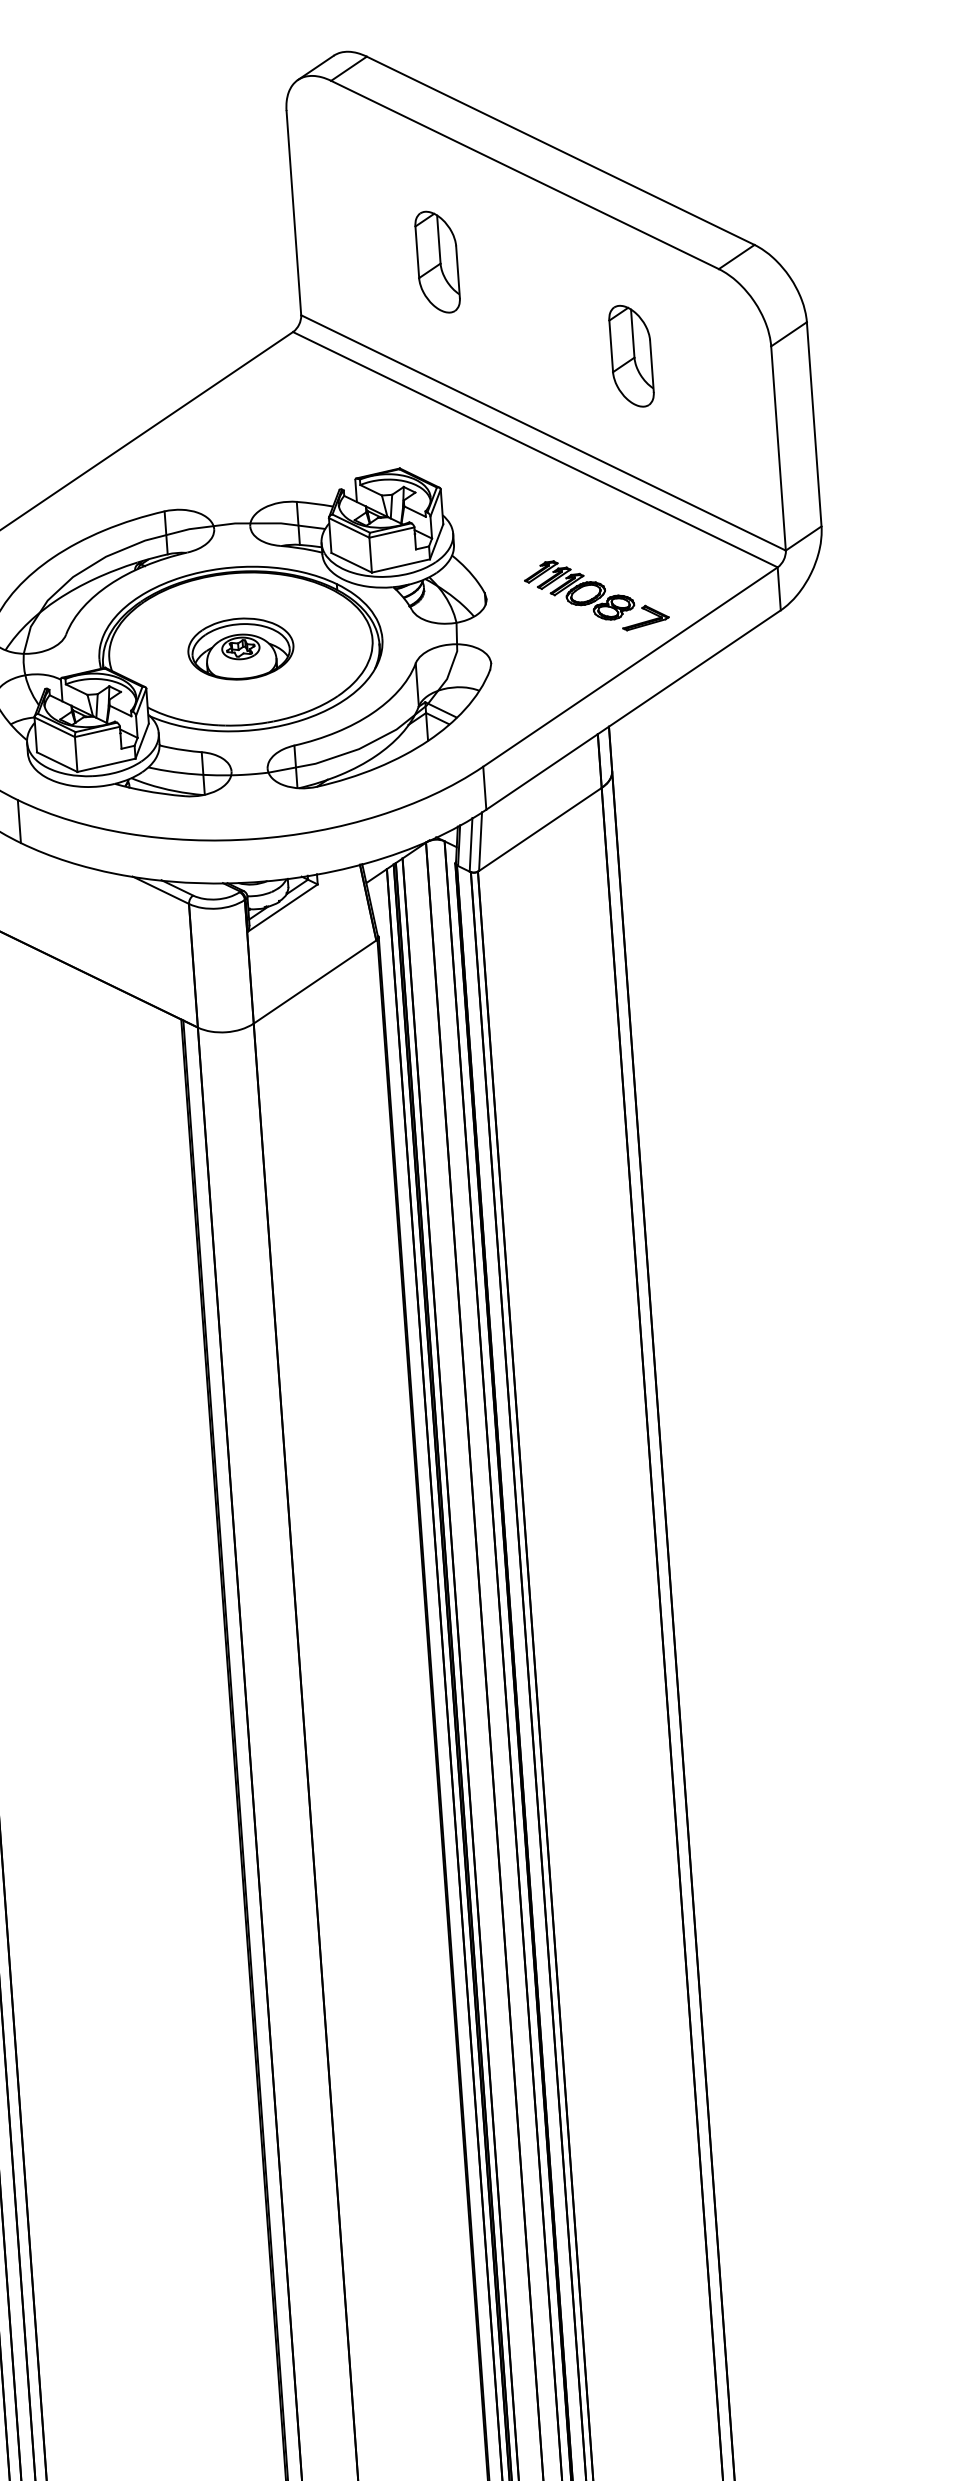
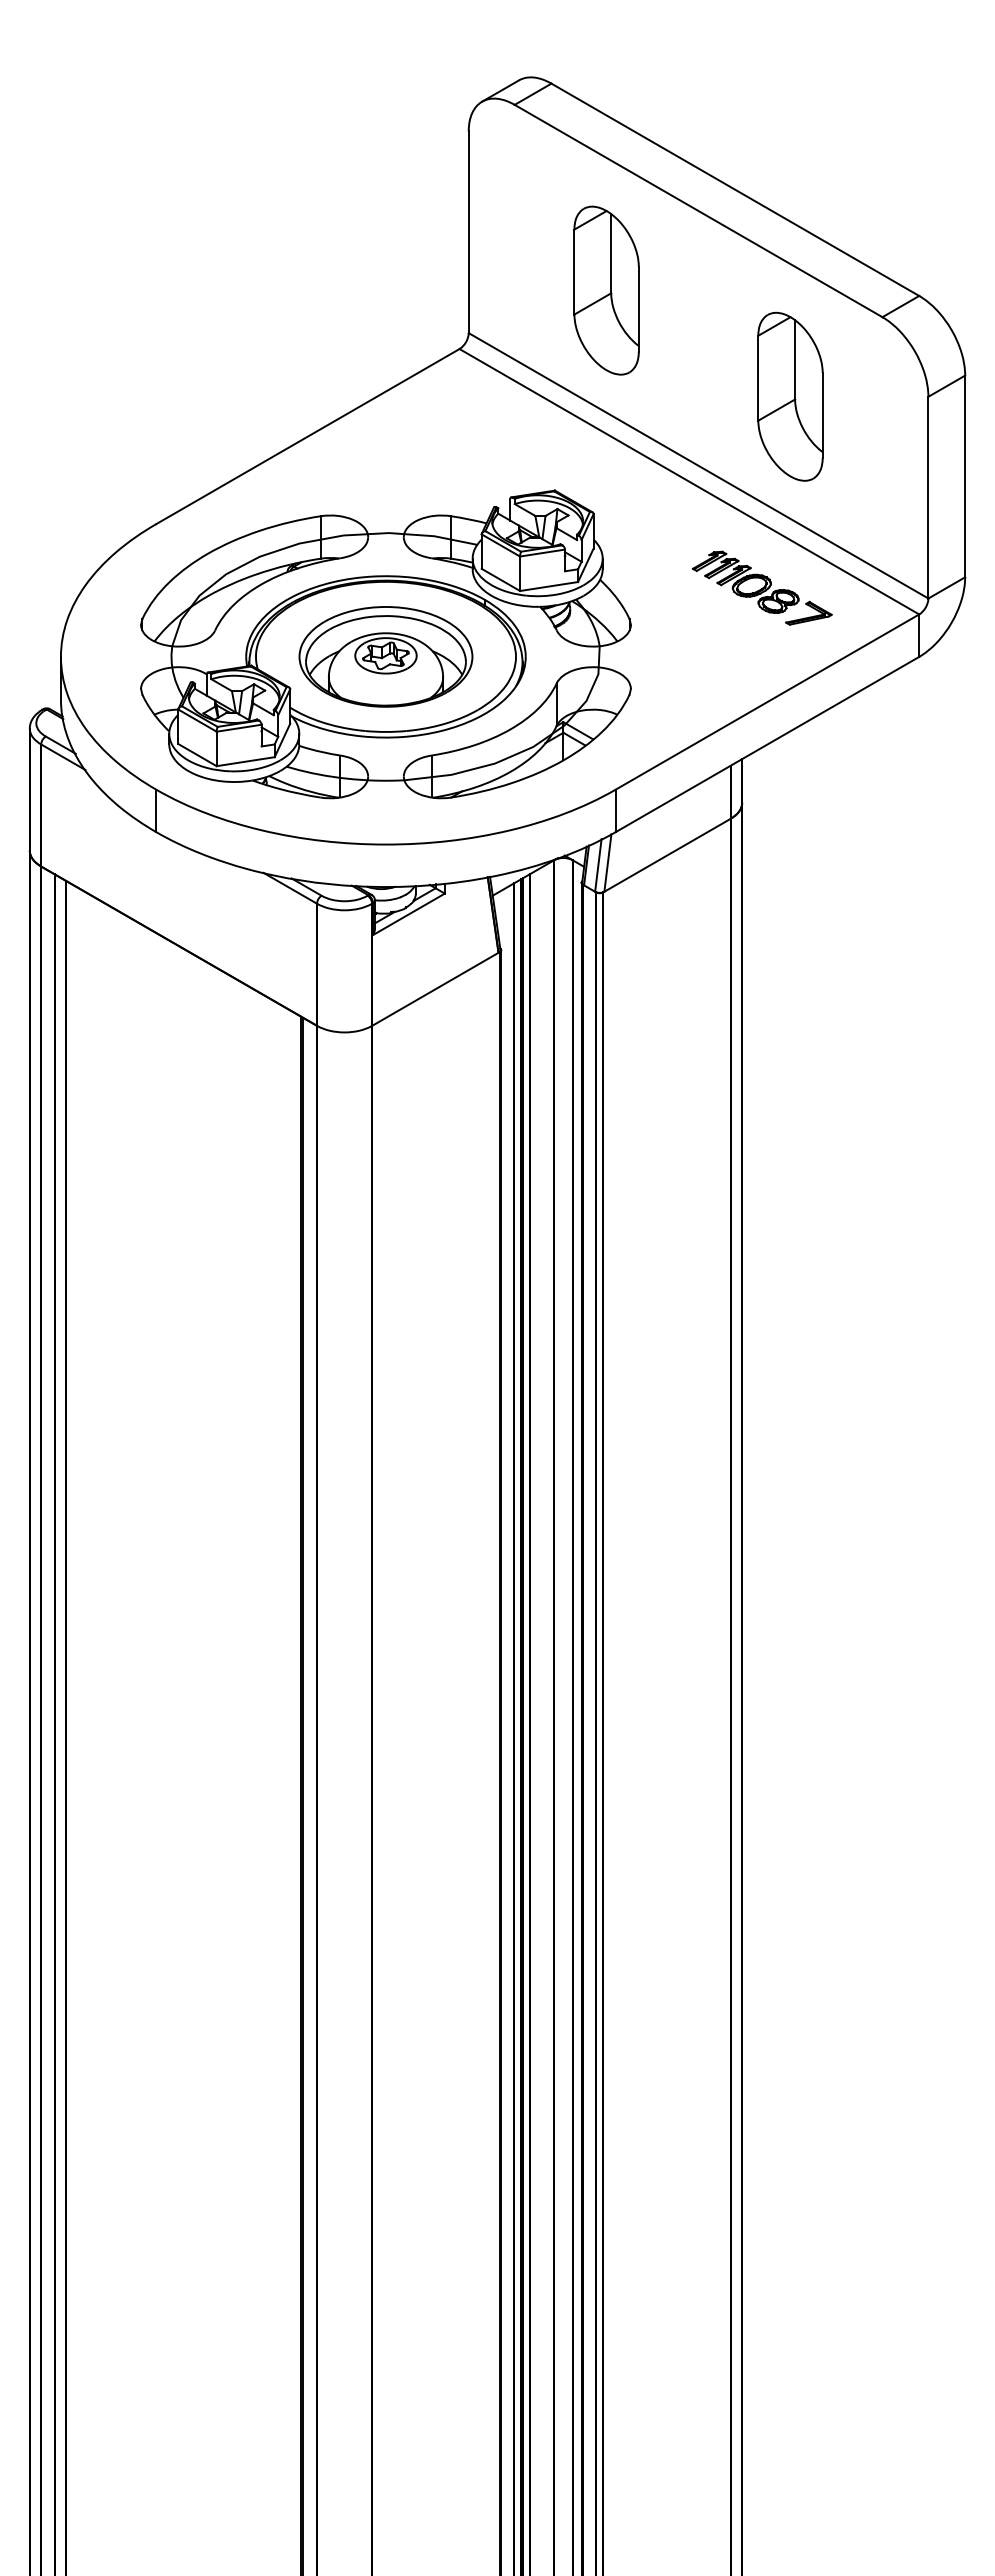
part: (437, 262) -> (606, 290), size x1.67
part: (631, 356) -> (790, 396), size x1.67
part: (596, 594) -> (762, 587), moved
part: (240, 648) -> (385, 656), size x1.67

